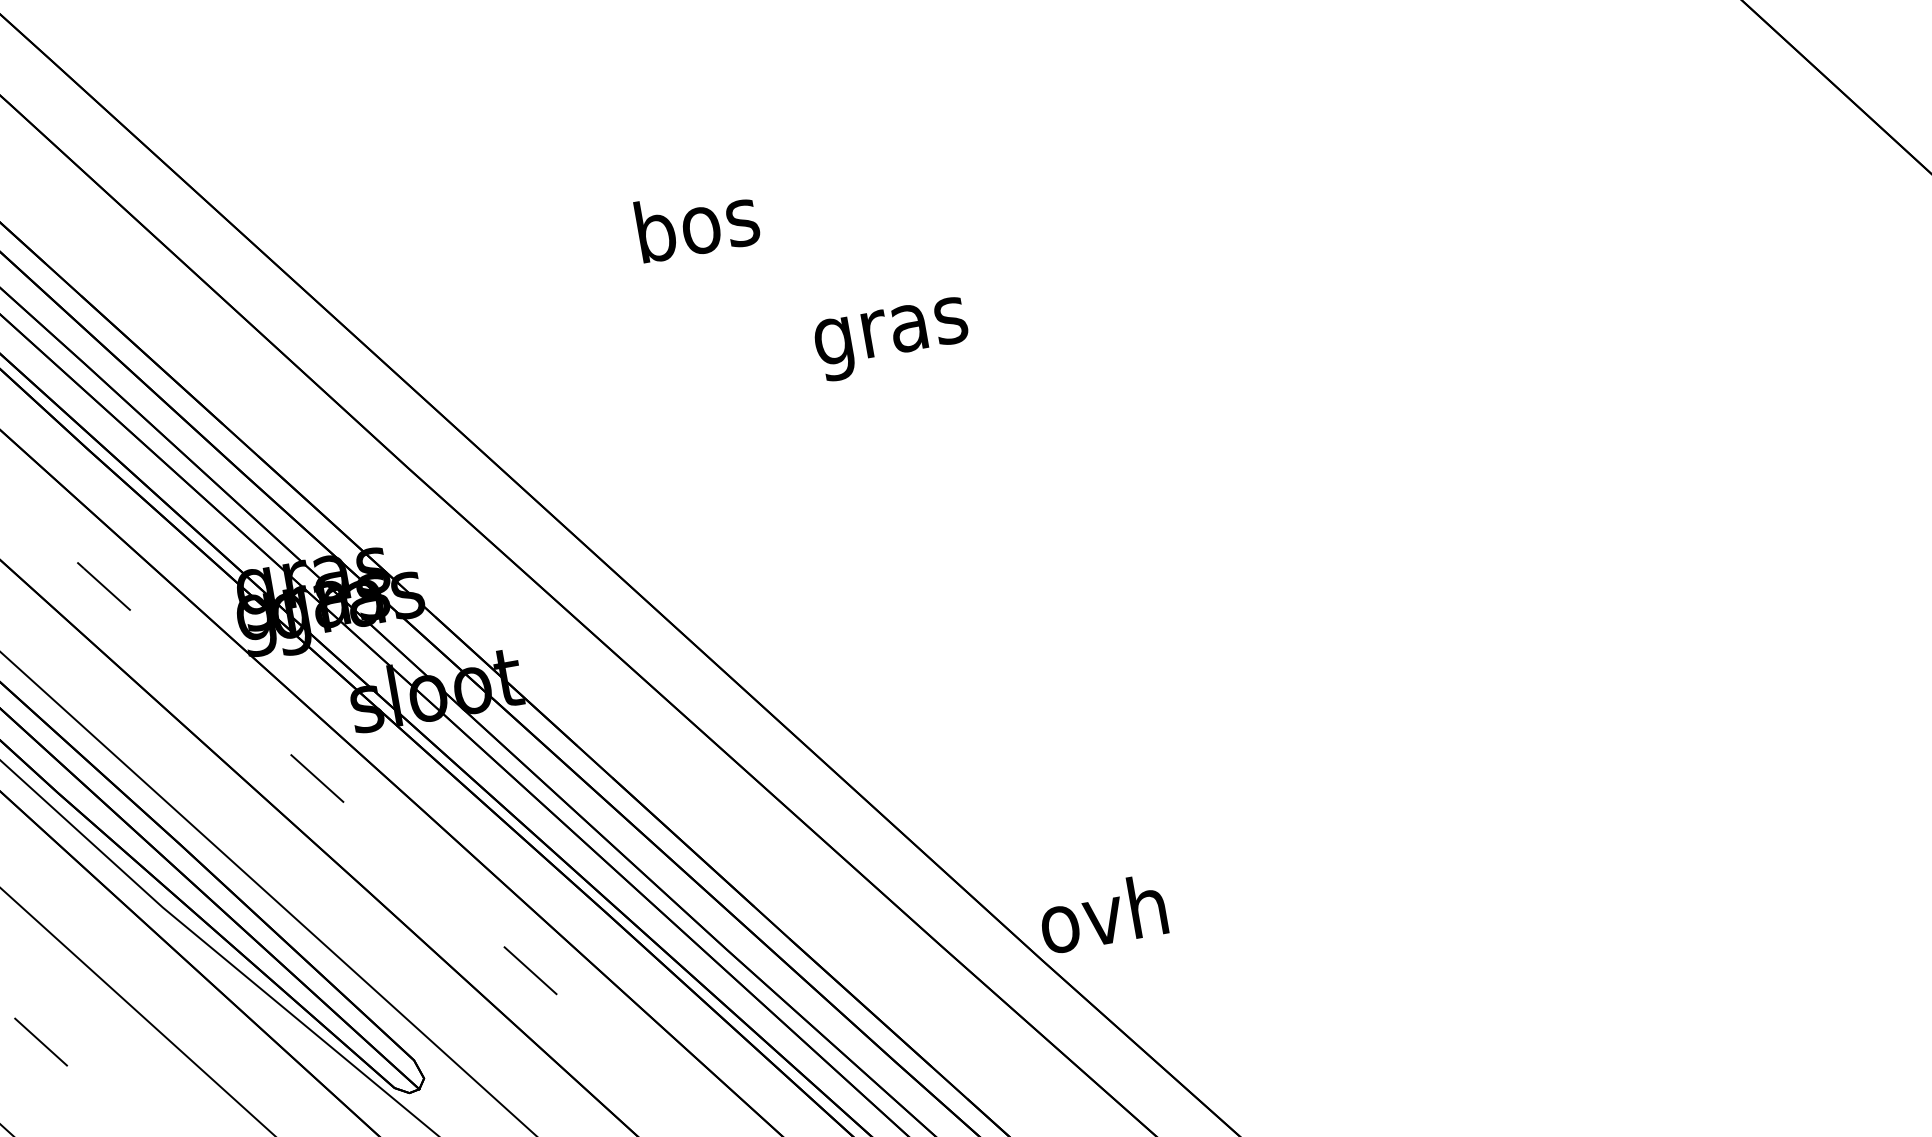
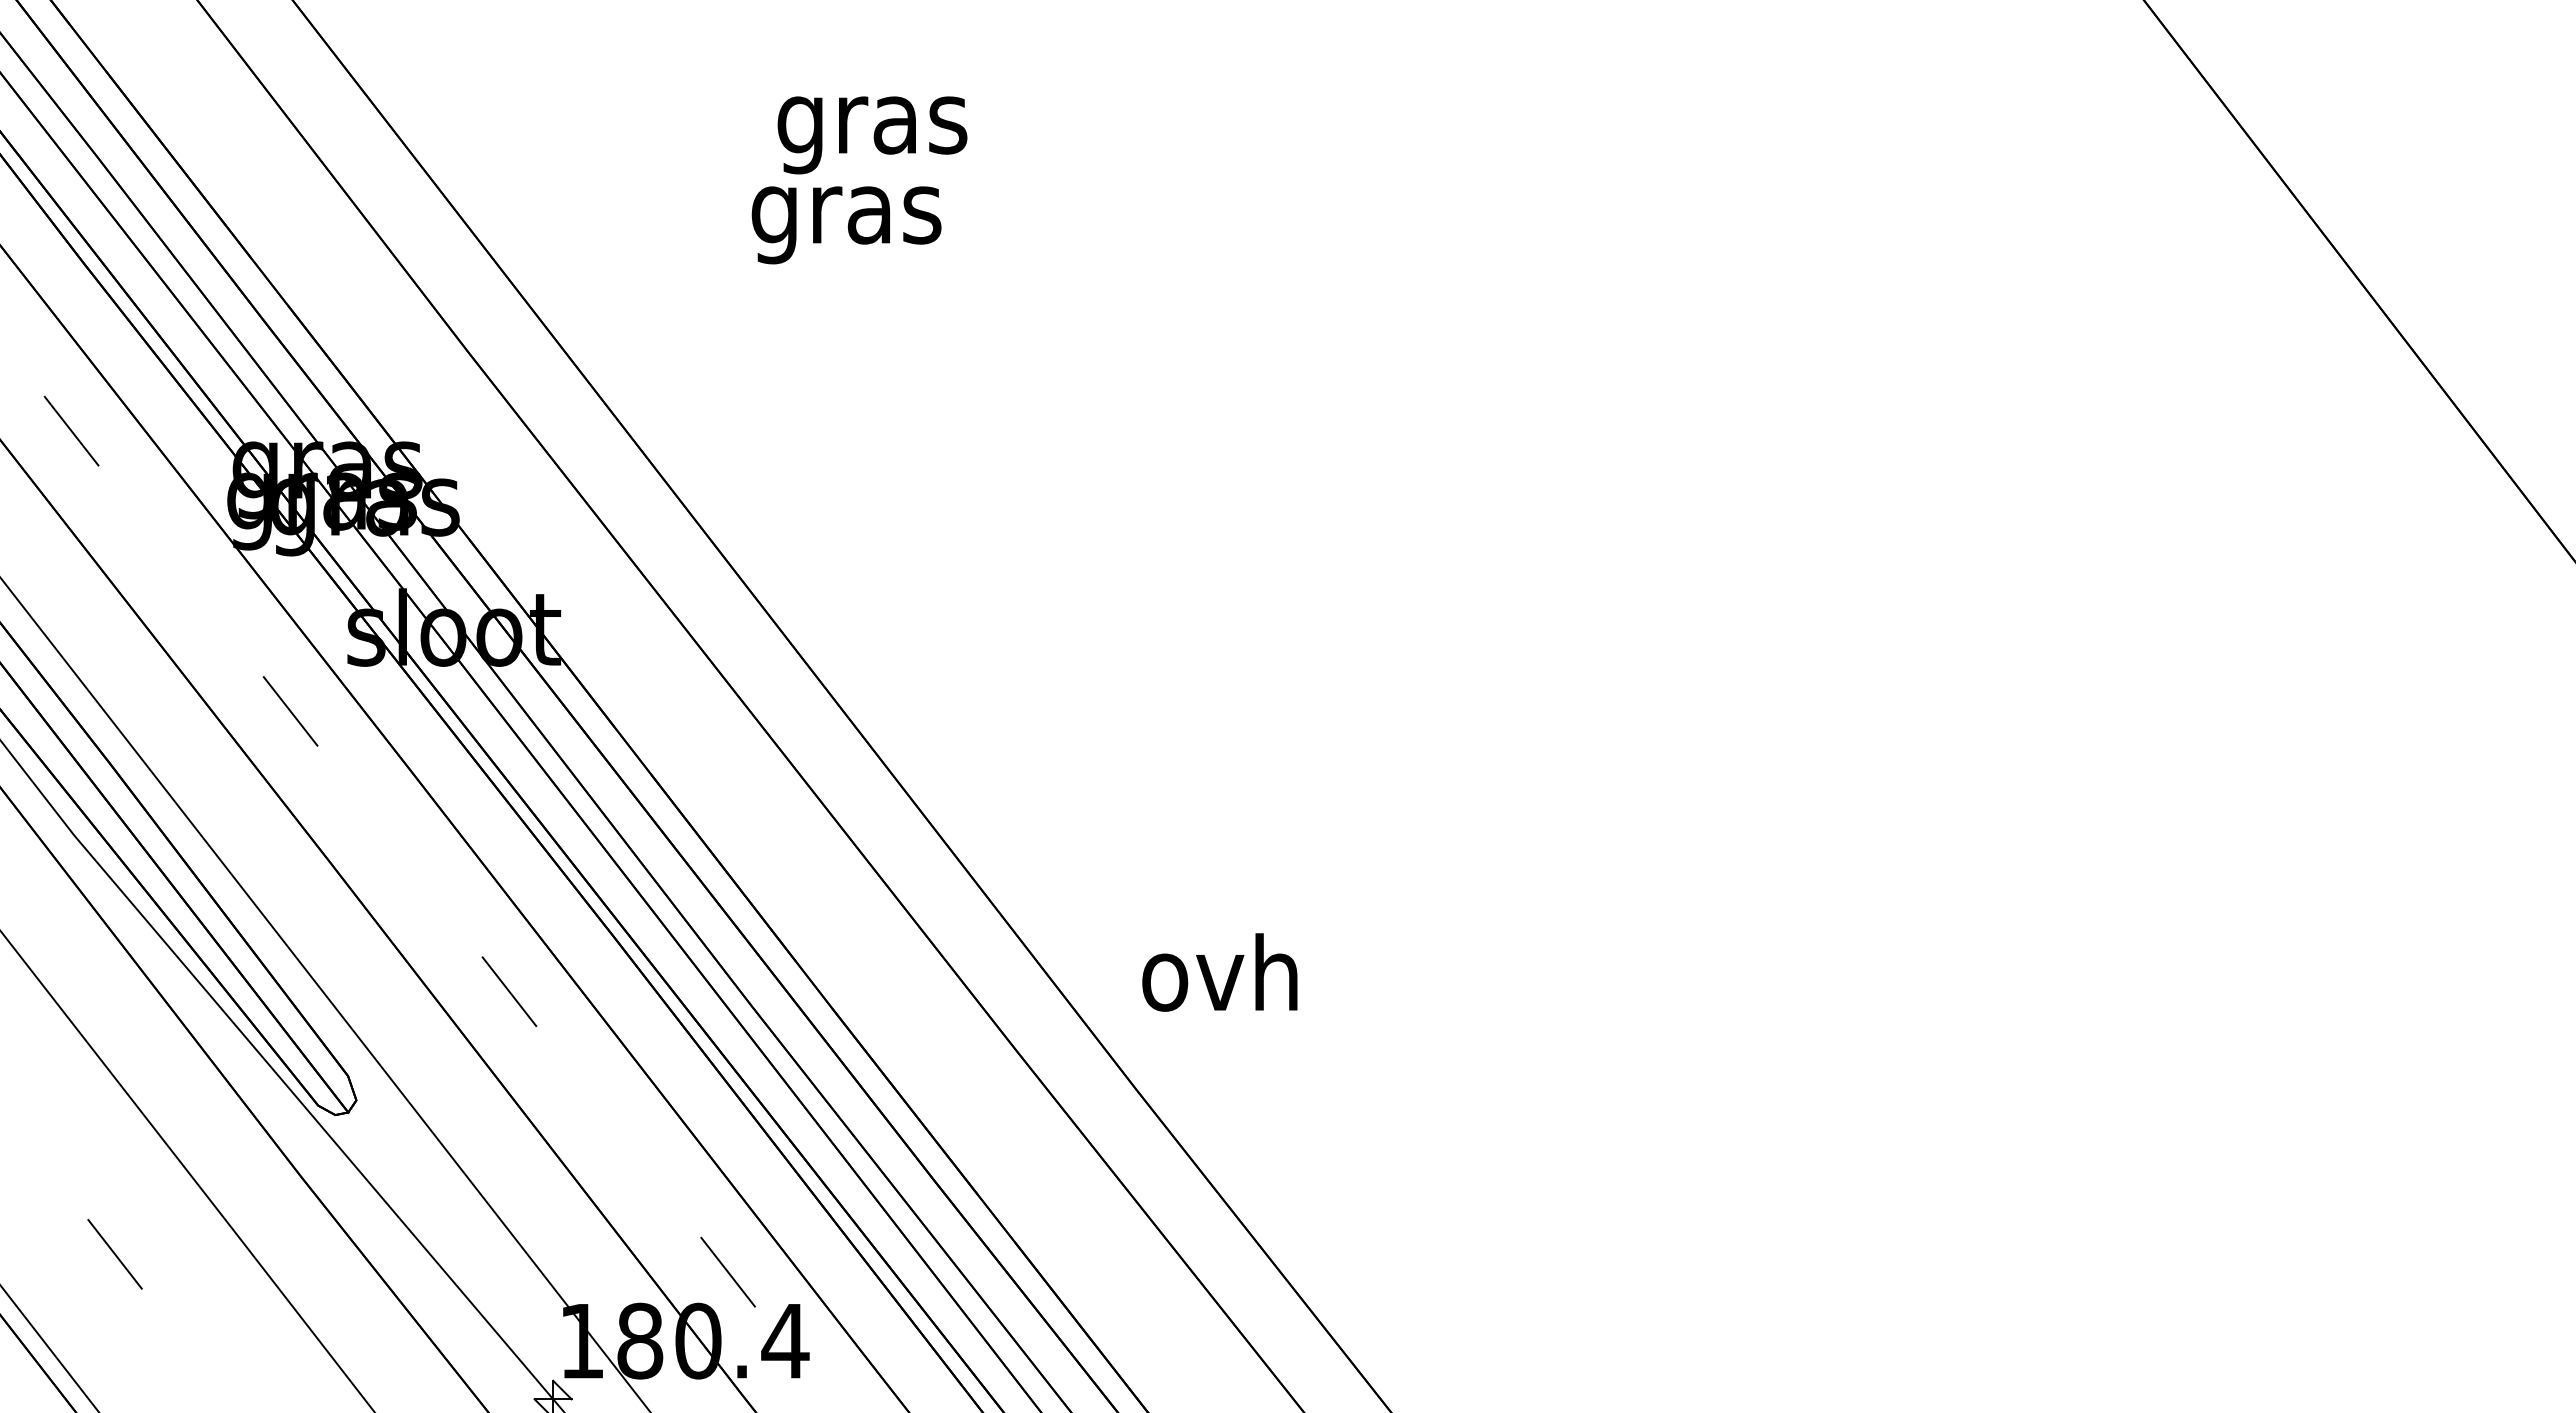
text: (697, 231) -> (872, 125), bos -> gras
text: (892, 339) -> (846, 225), moved
text: (1102, 913) -> (1219, 972), moved

